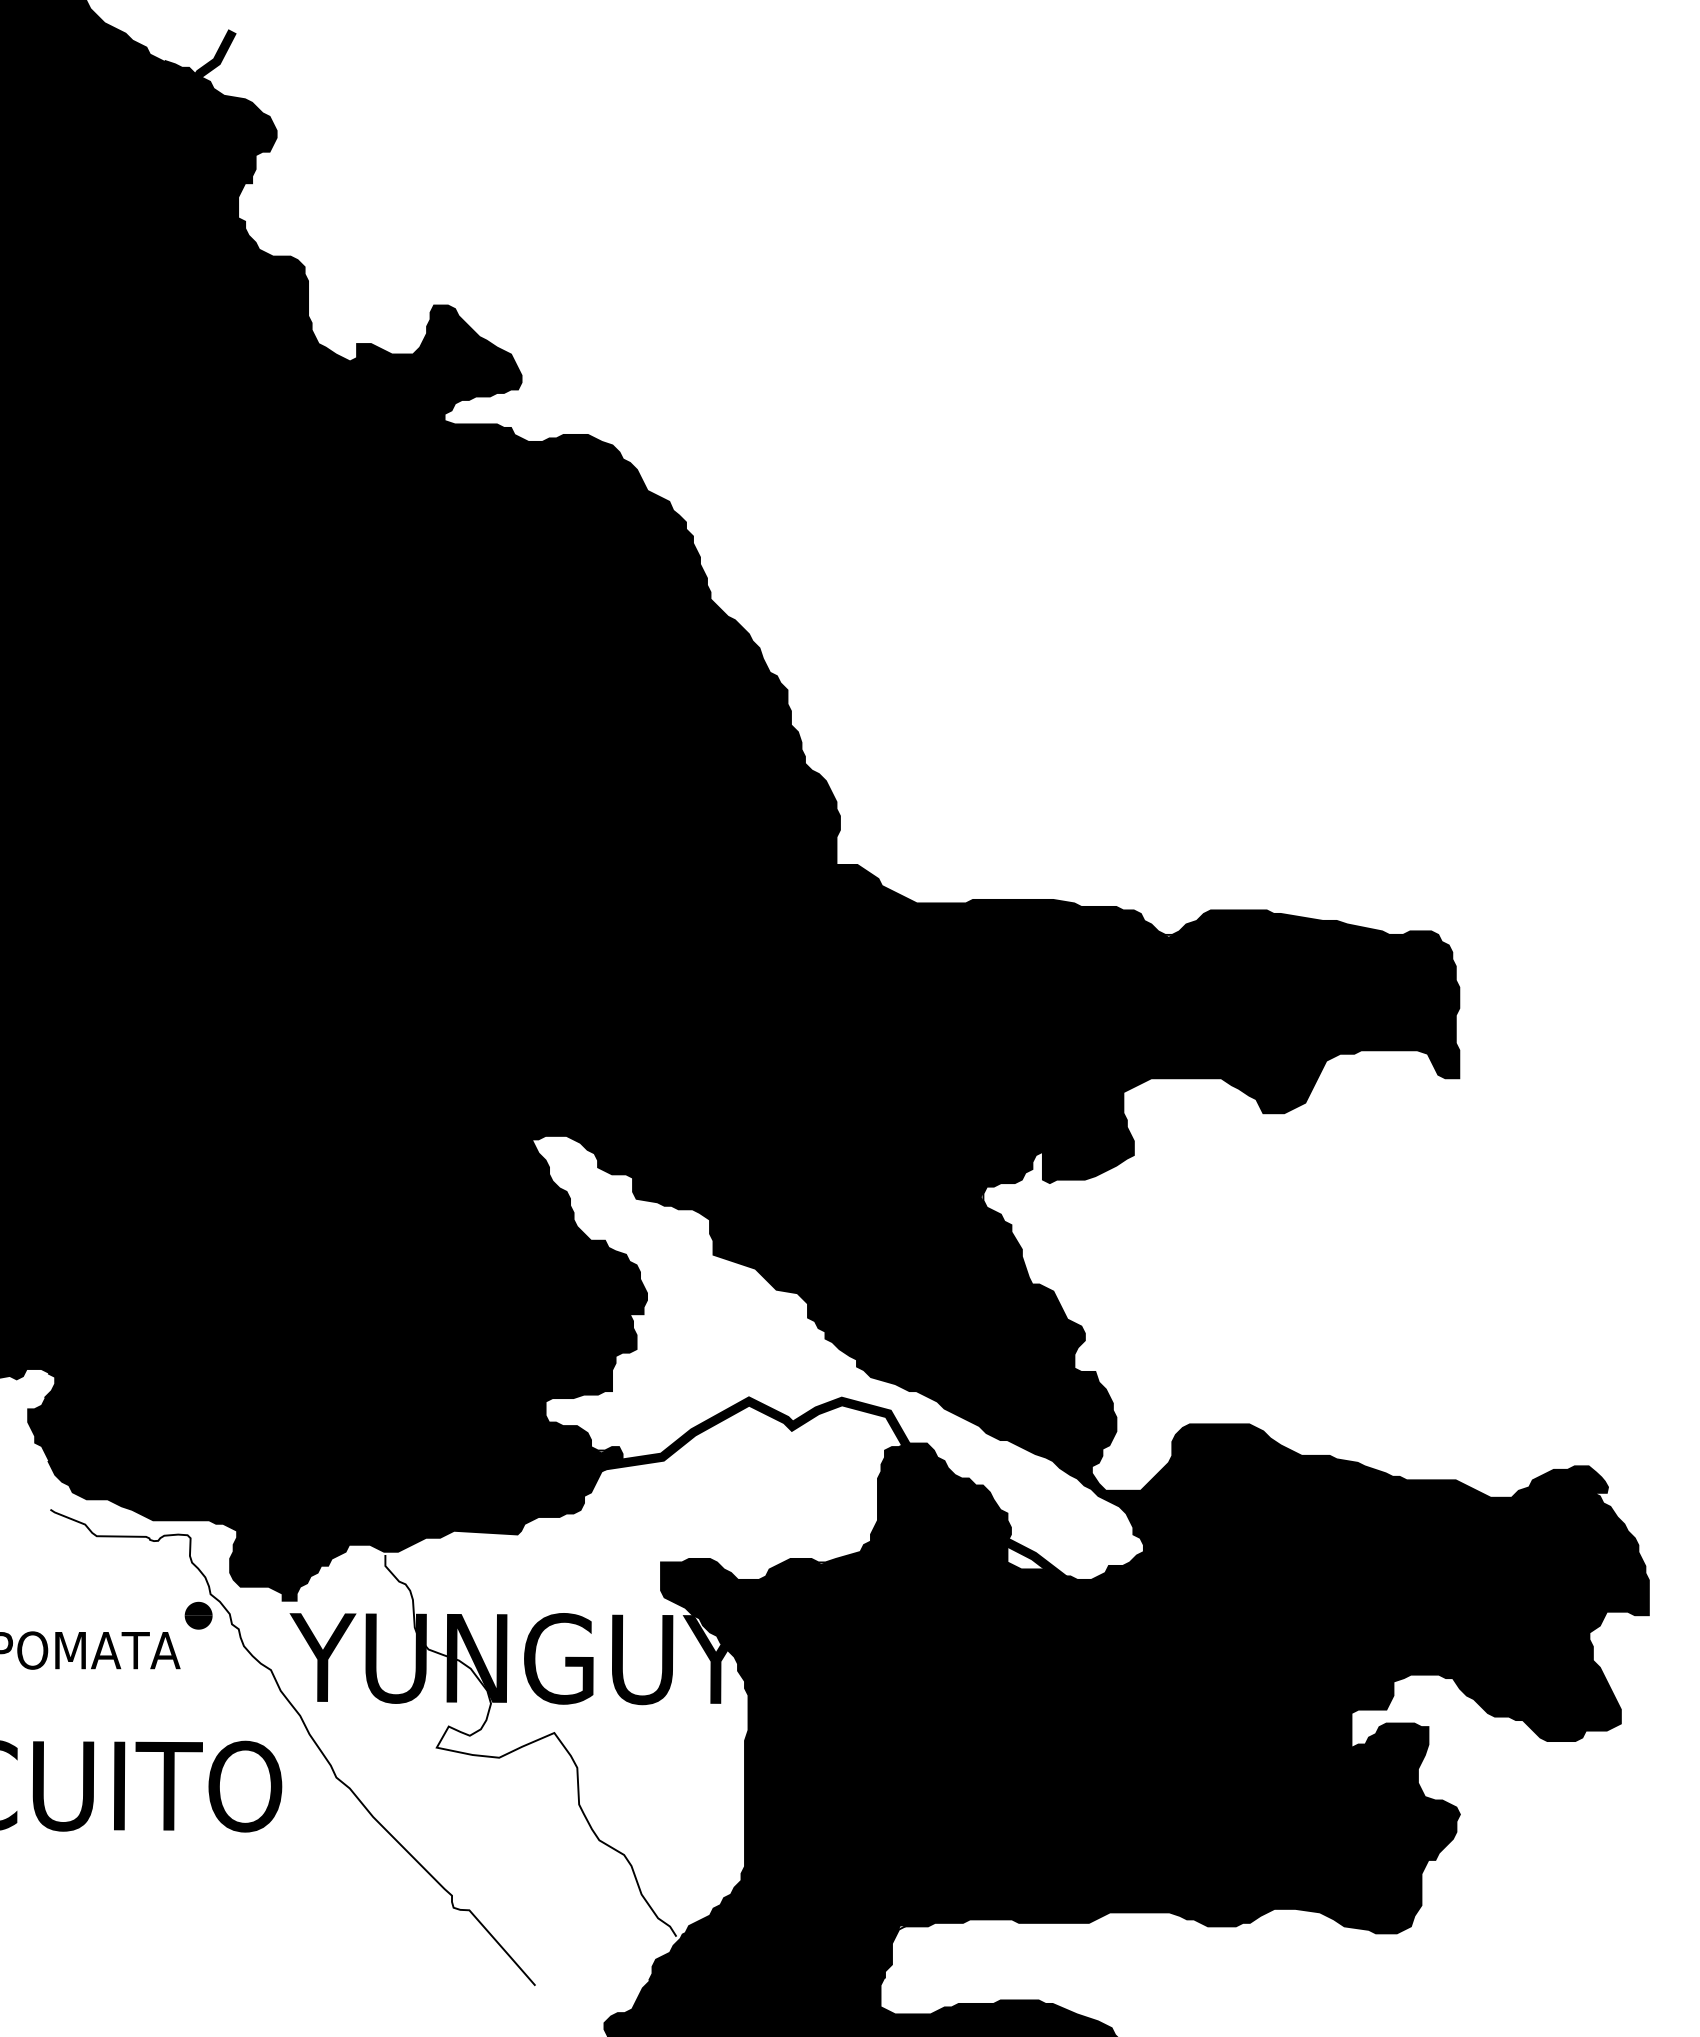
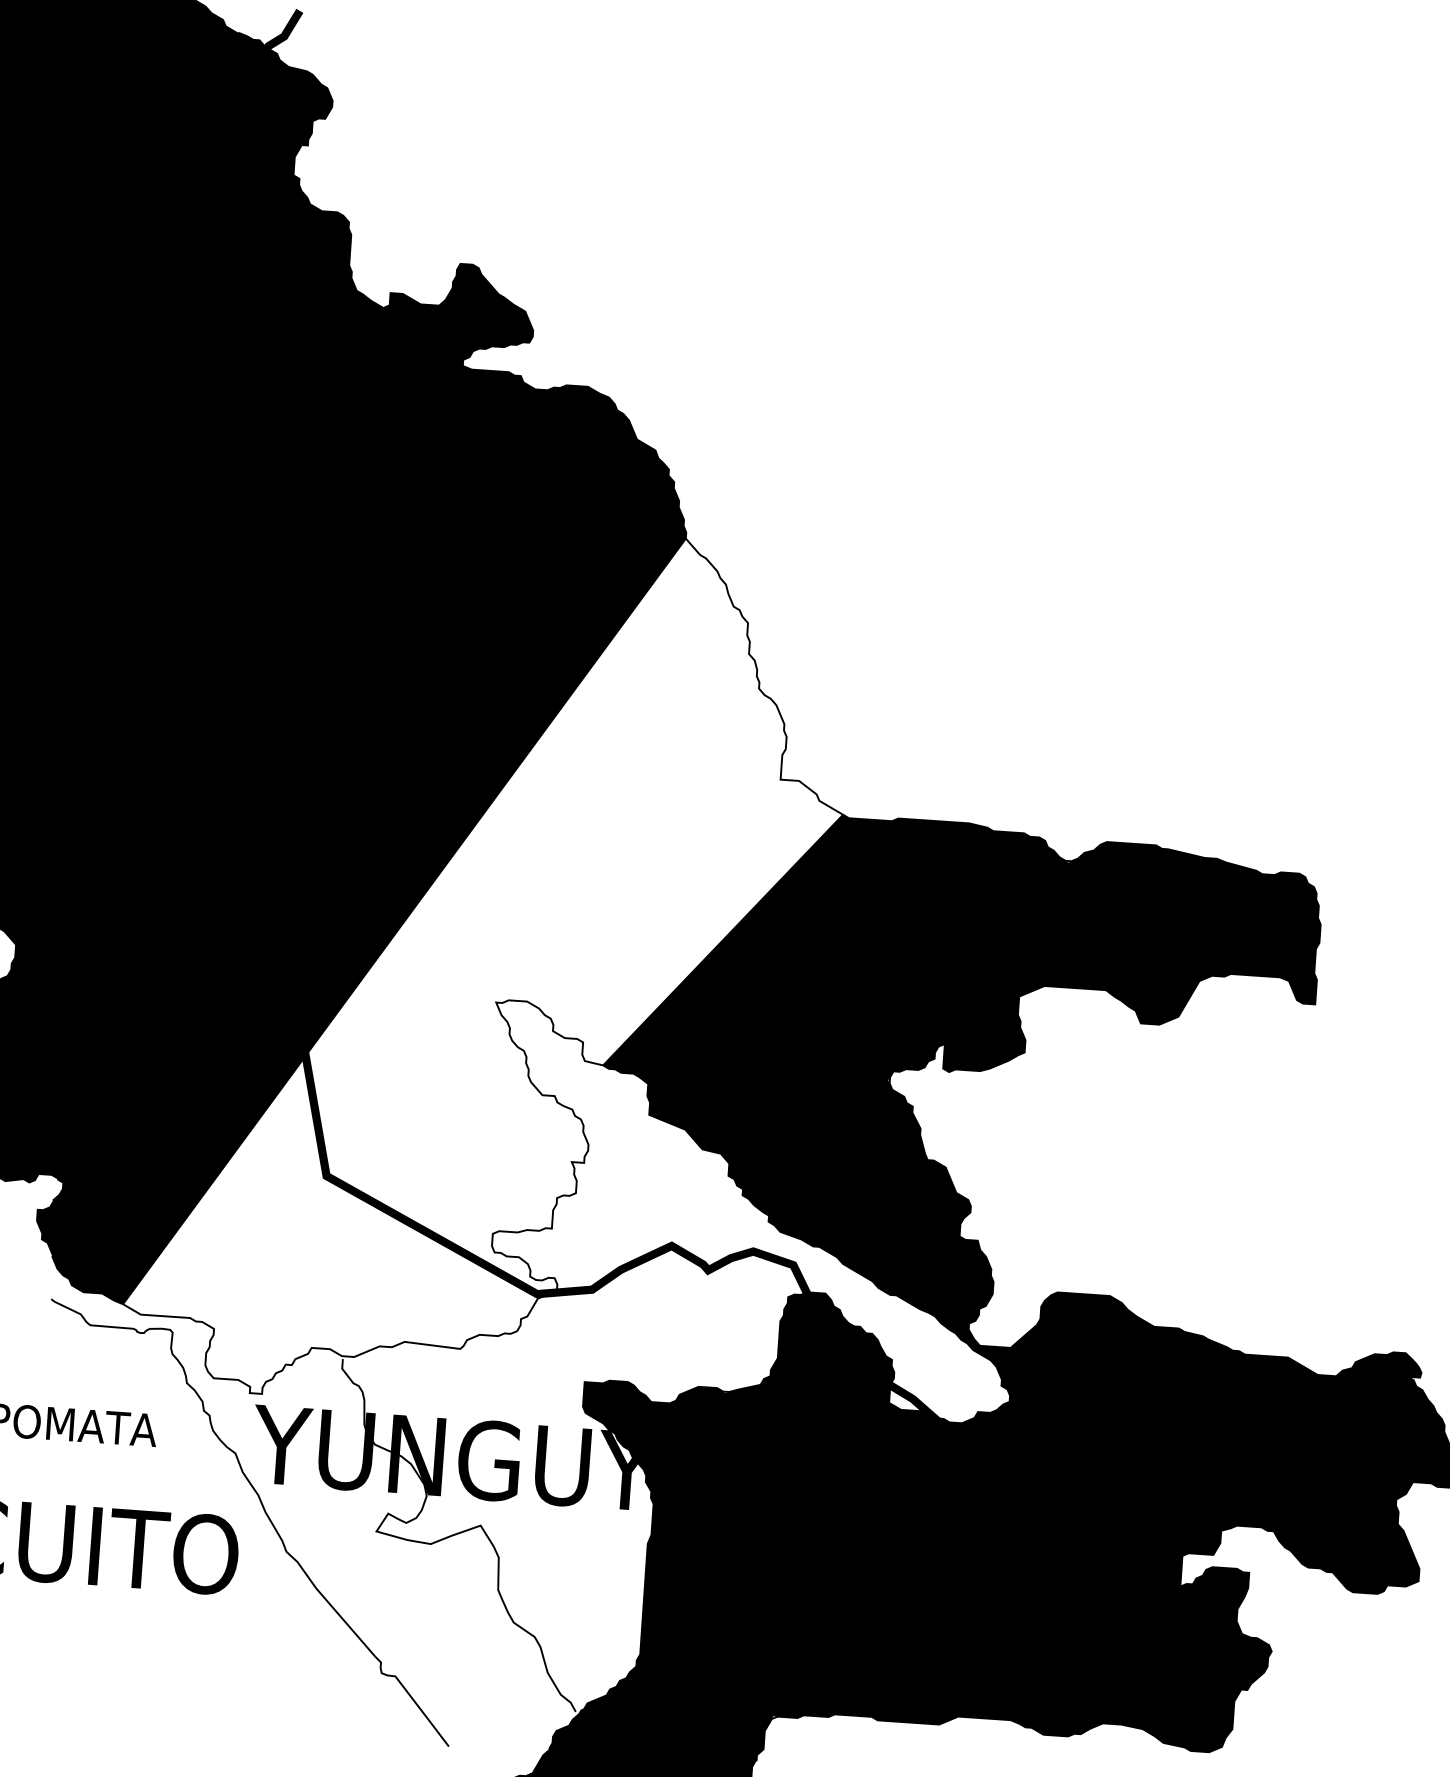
fill: (520, 1099) -> (488, 966), removed
part: (198, 1615) -> (174, 1401), removed

